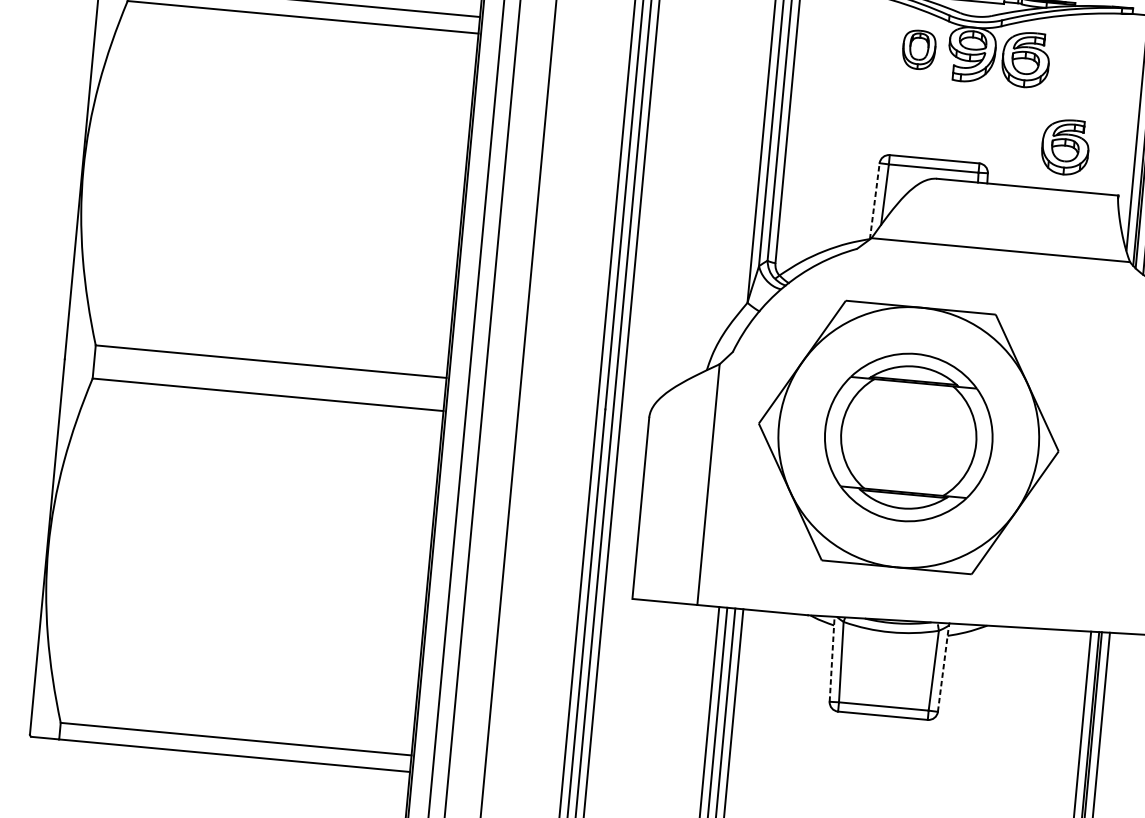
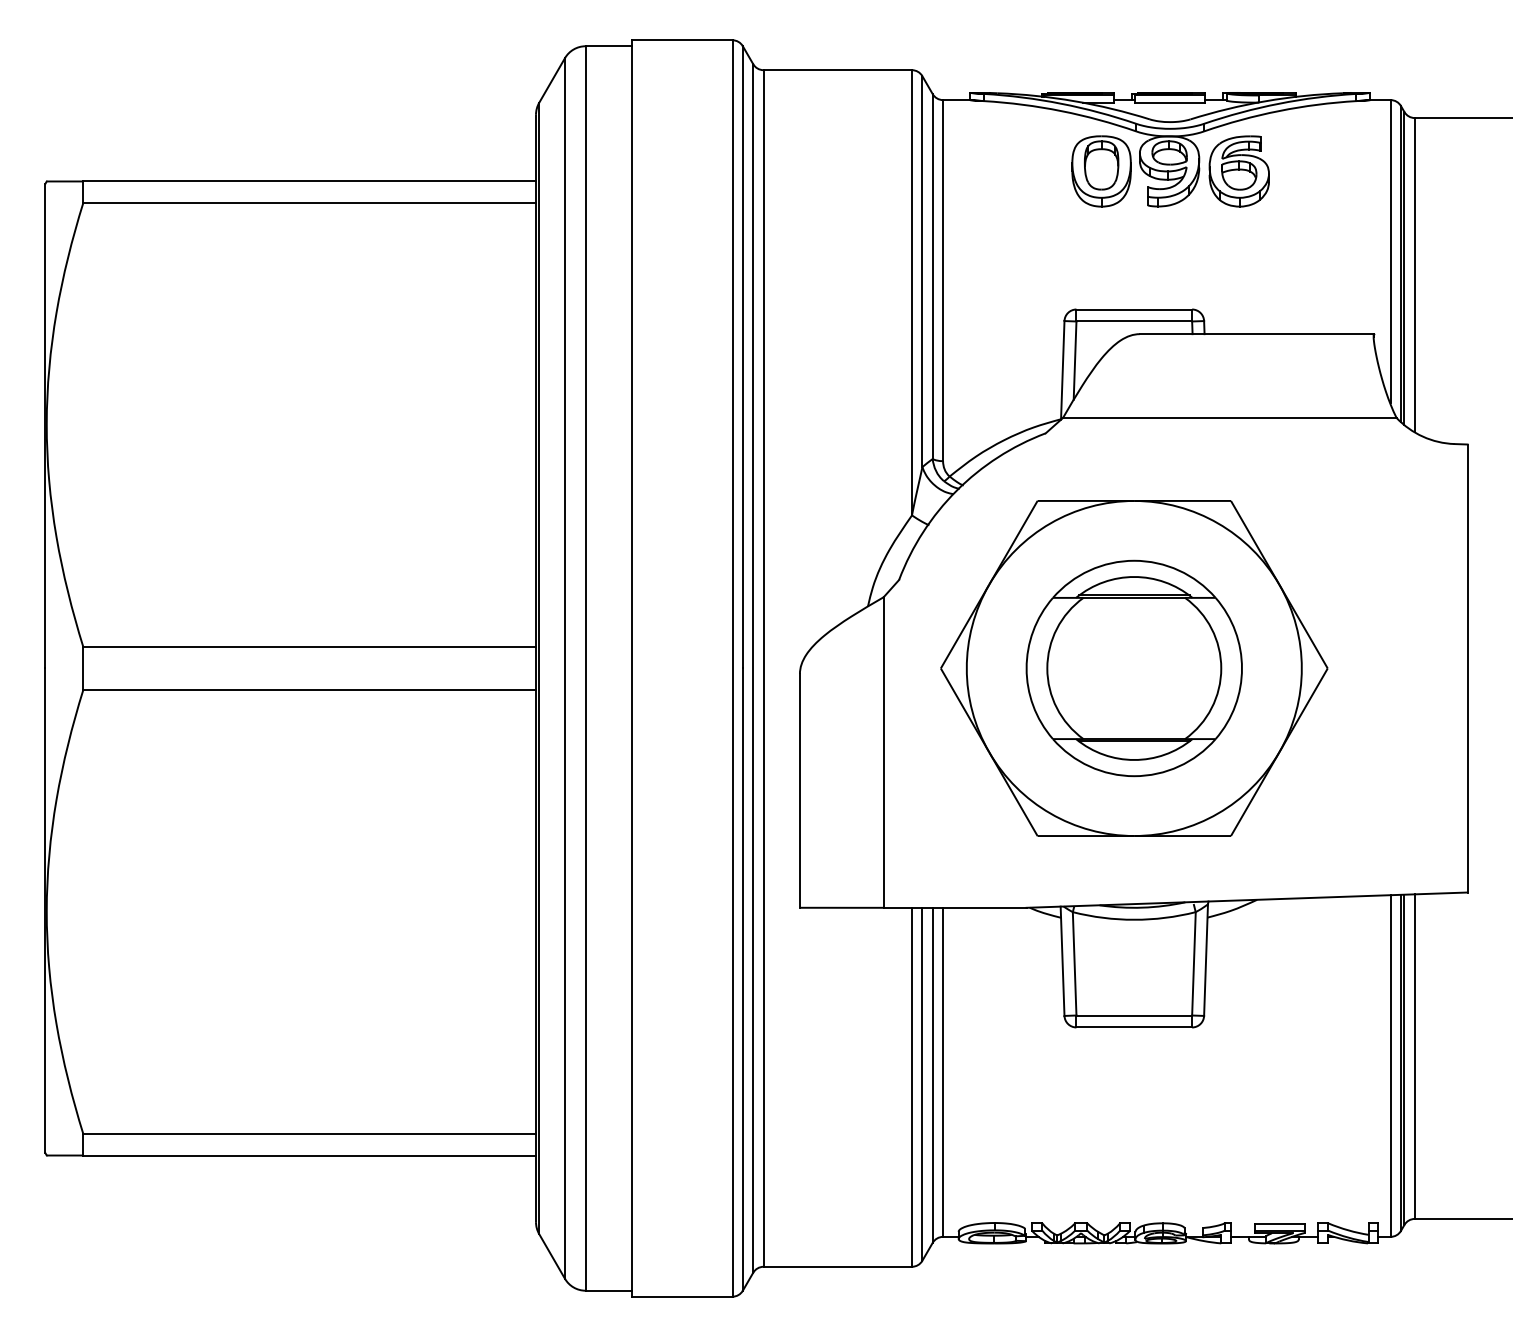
part: (919, 49) -> (1101, 171), size x1.43
part: (1064, 147) -> (1299, 278), removed
line: (874, 200) -> (1062, 369), dashed -> solid
line: (832, 659) -> (1062, 961), dashed -> solid
line: (943, 669) -> (1206, 960), dashed -> solid

